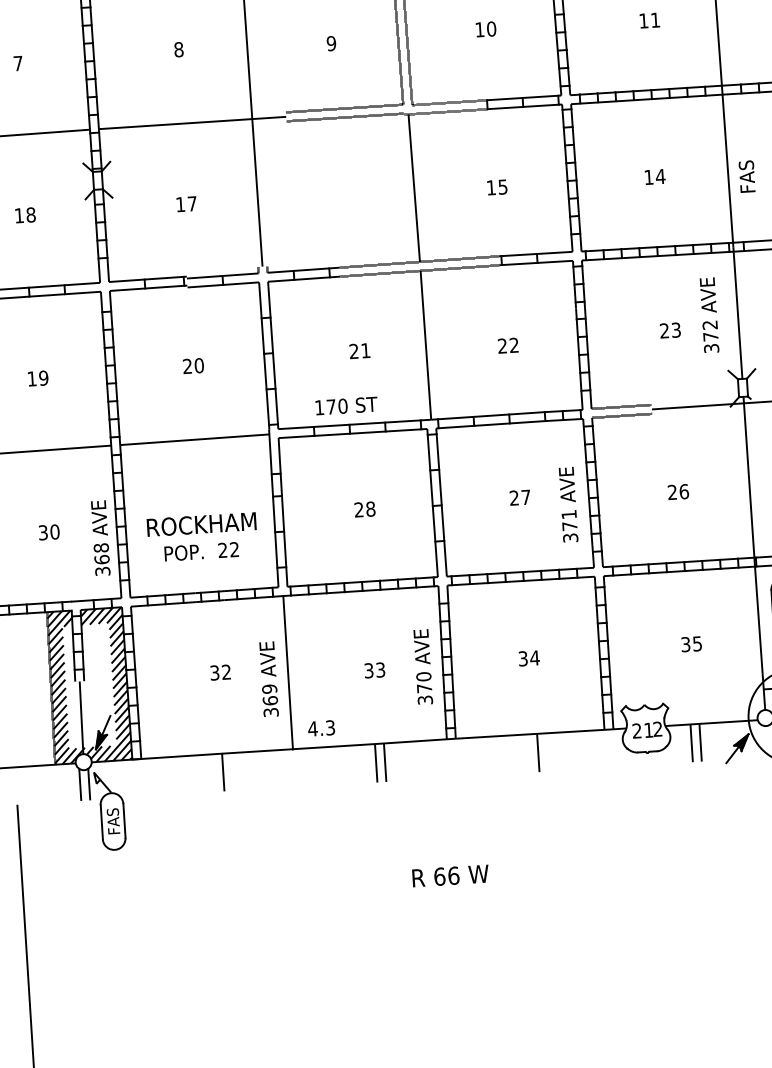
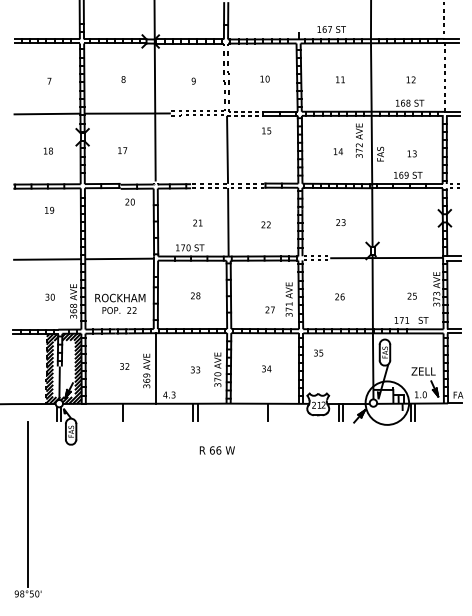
text: (496, 186) -> (266, 130), moved
text: (707, 314) -> (358, 140), moved
text: (192, 364) -> (129, 201), moved
text: (38, 378) -> (49, 210), moved
text: (518, 496) -> (269, 309), moved
text: (691, 642) -> (318, 352), moved
text: (448, 876) -> (216, 450), moved

